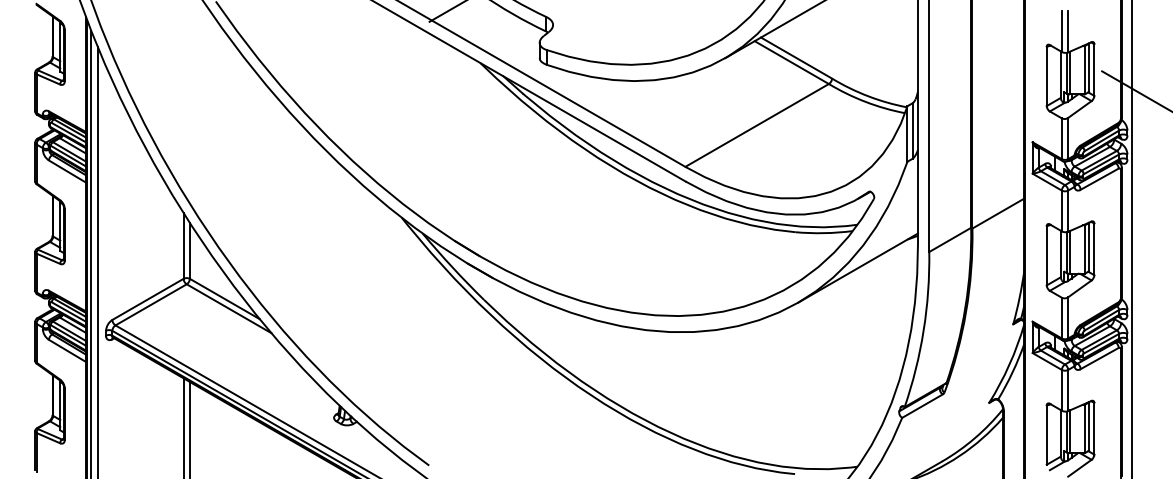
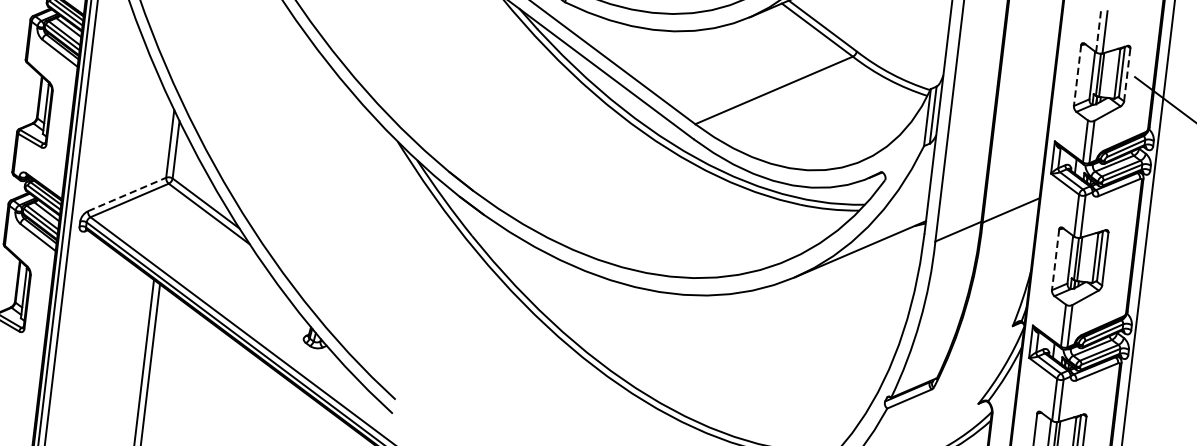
line: (1061, 31) -> (1098, 31), solid -> dashed
line: (1094, 70) -> (1127, 75), solid -> dashed
line: (1046, 76) -> (1077, 75), solid -> dashed
line: (1046, 255) -> (1055, 259), solid -> dashed
line: (148, 299) -> (127, 194), solid -> dashed

